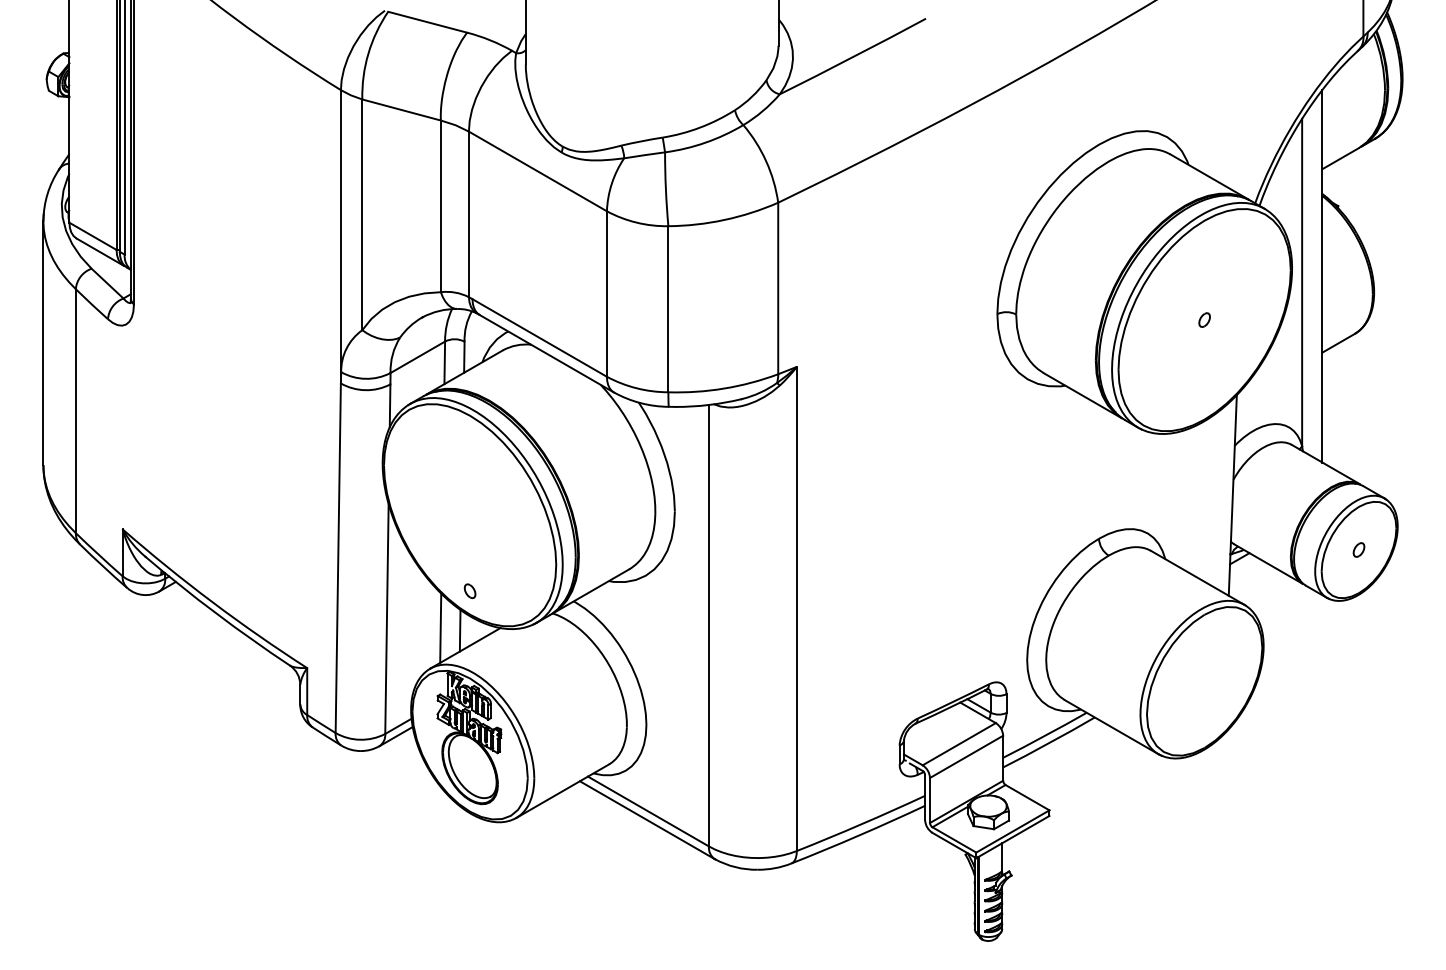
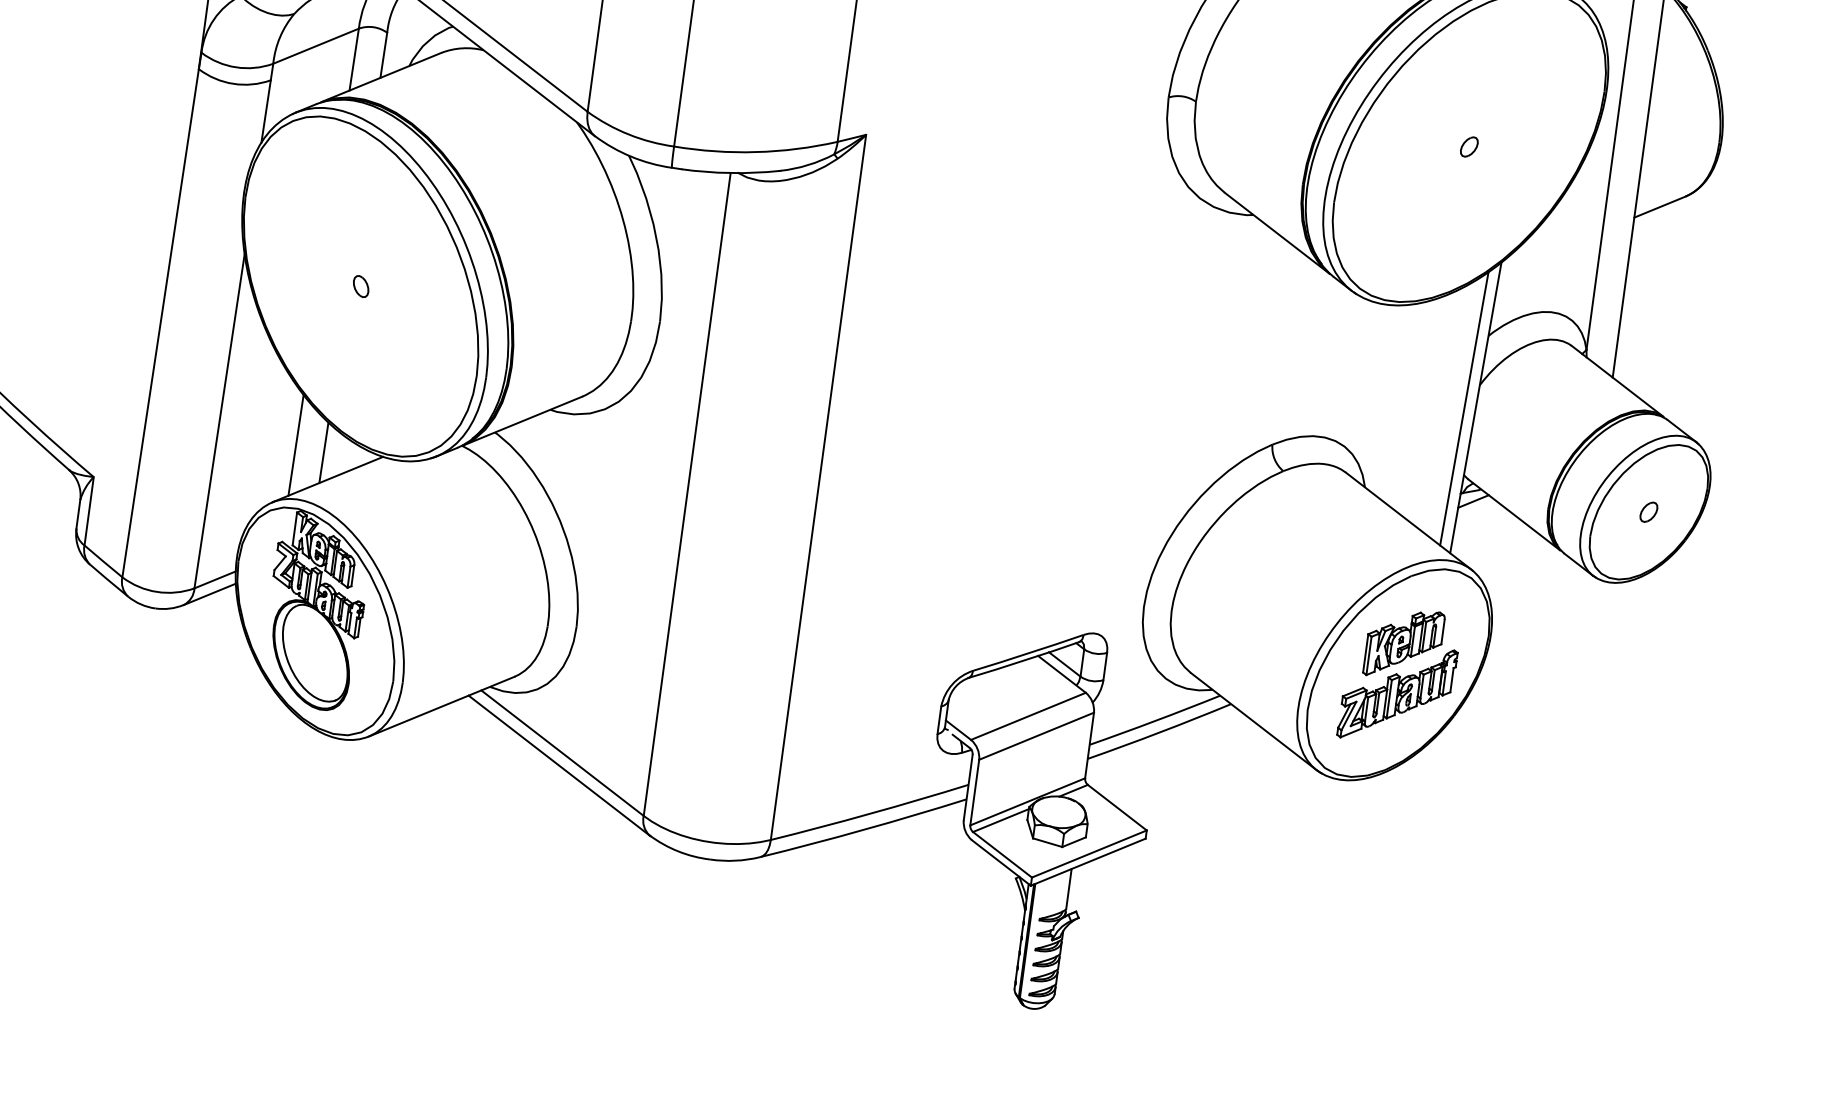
line: (1225, 496) -> (1464, 408), added
part: (469, 591) -> (360, 286), moved
part: (1205, 682) -> (1399, 674), added

